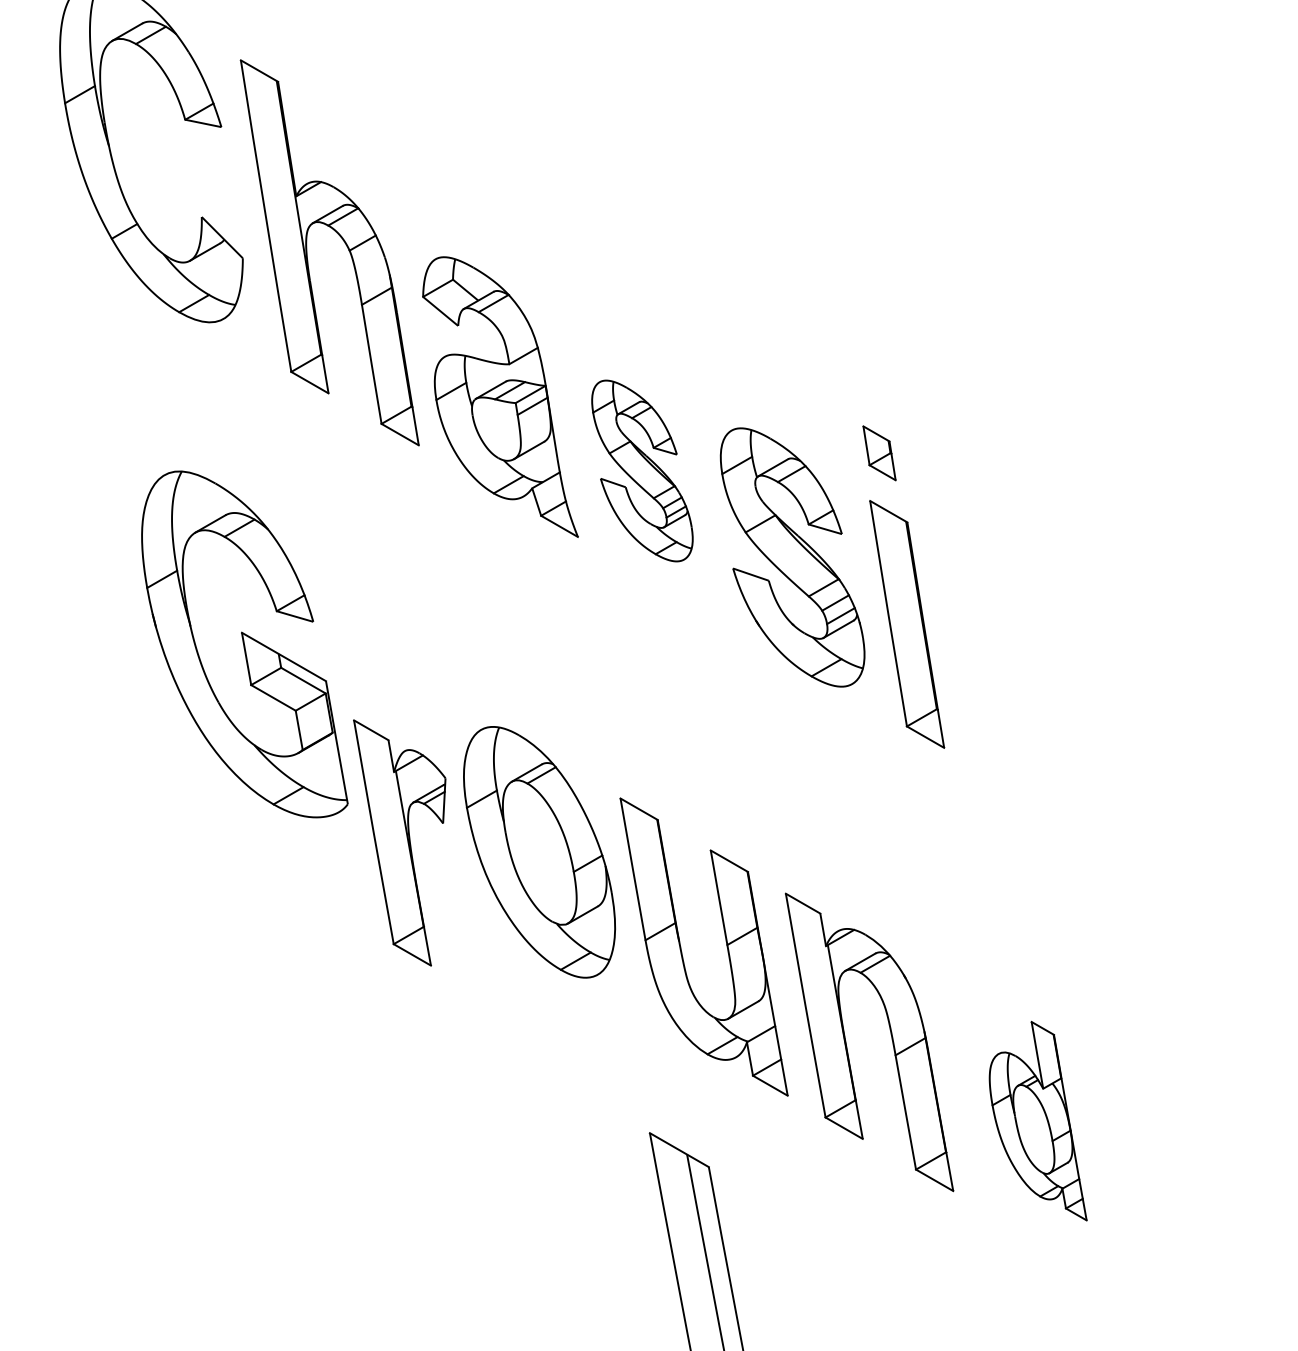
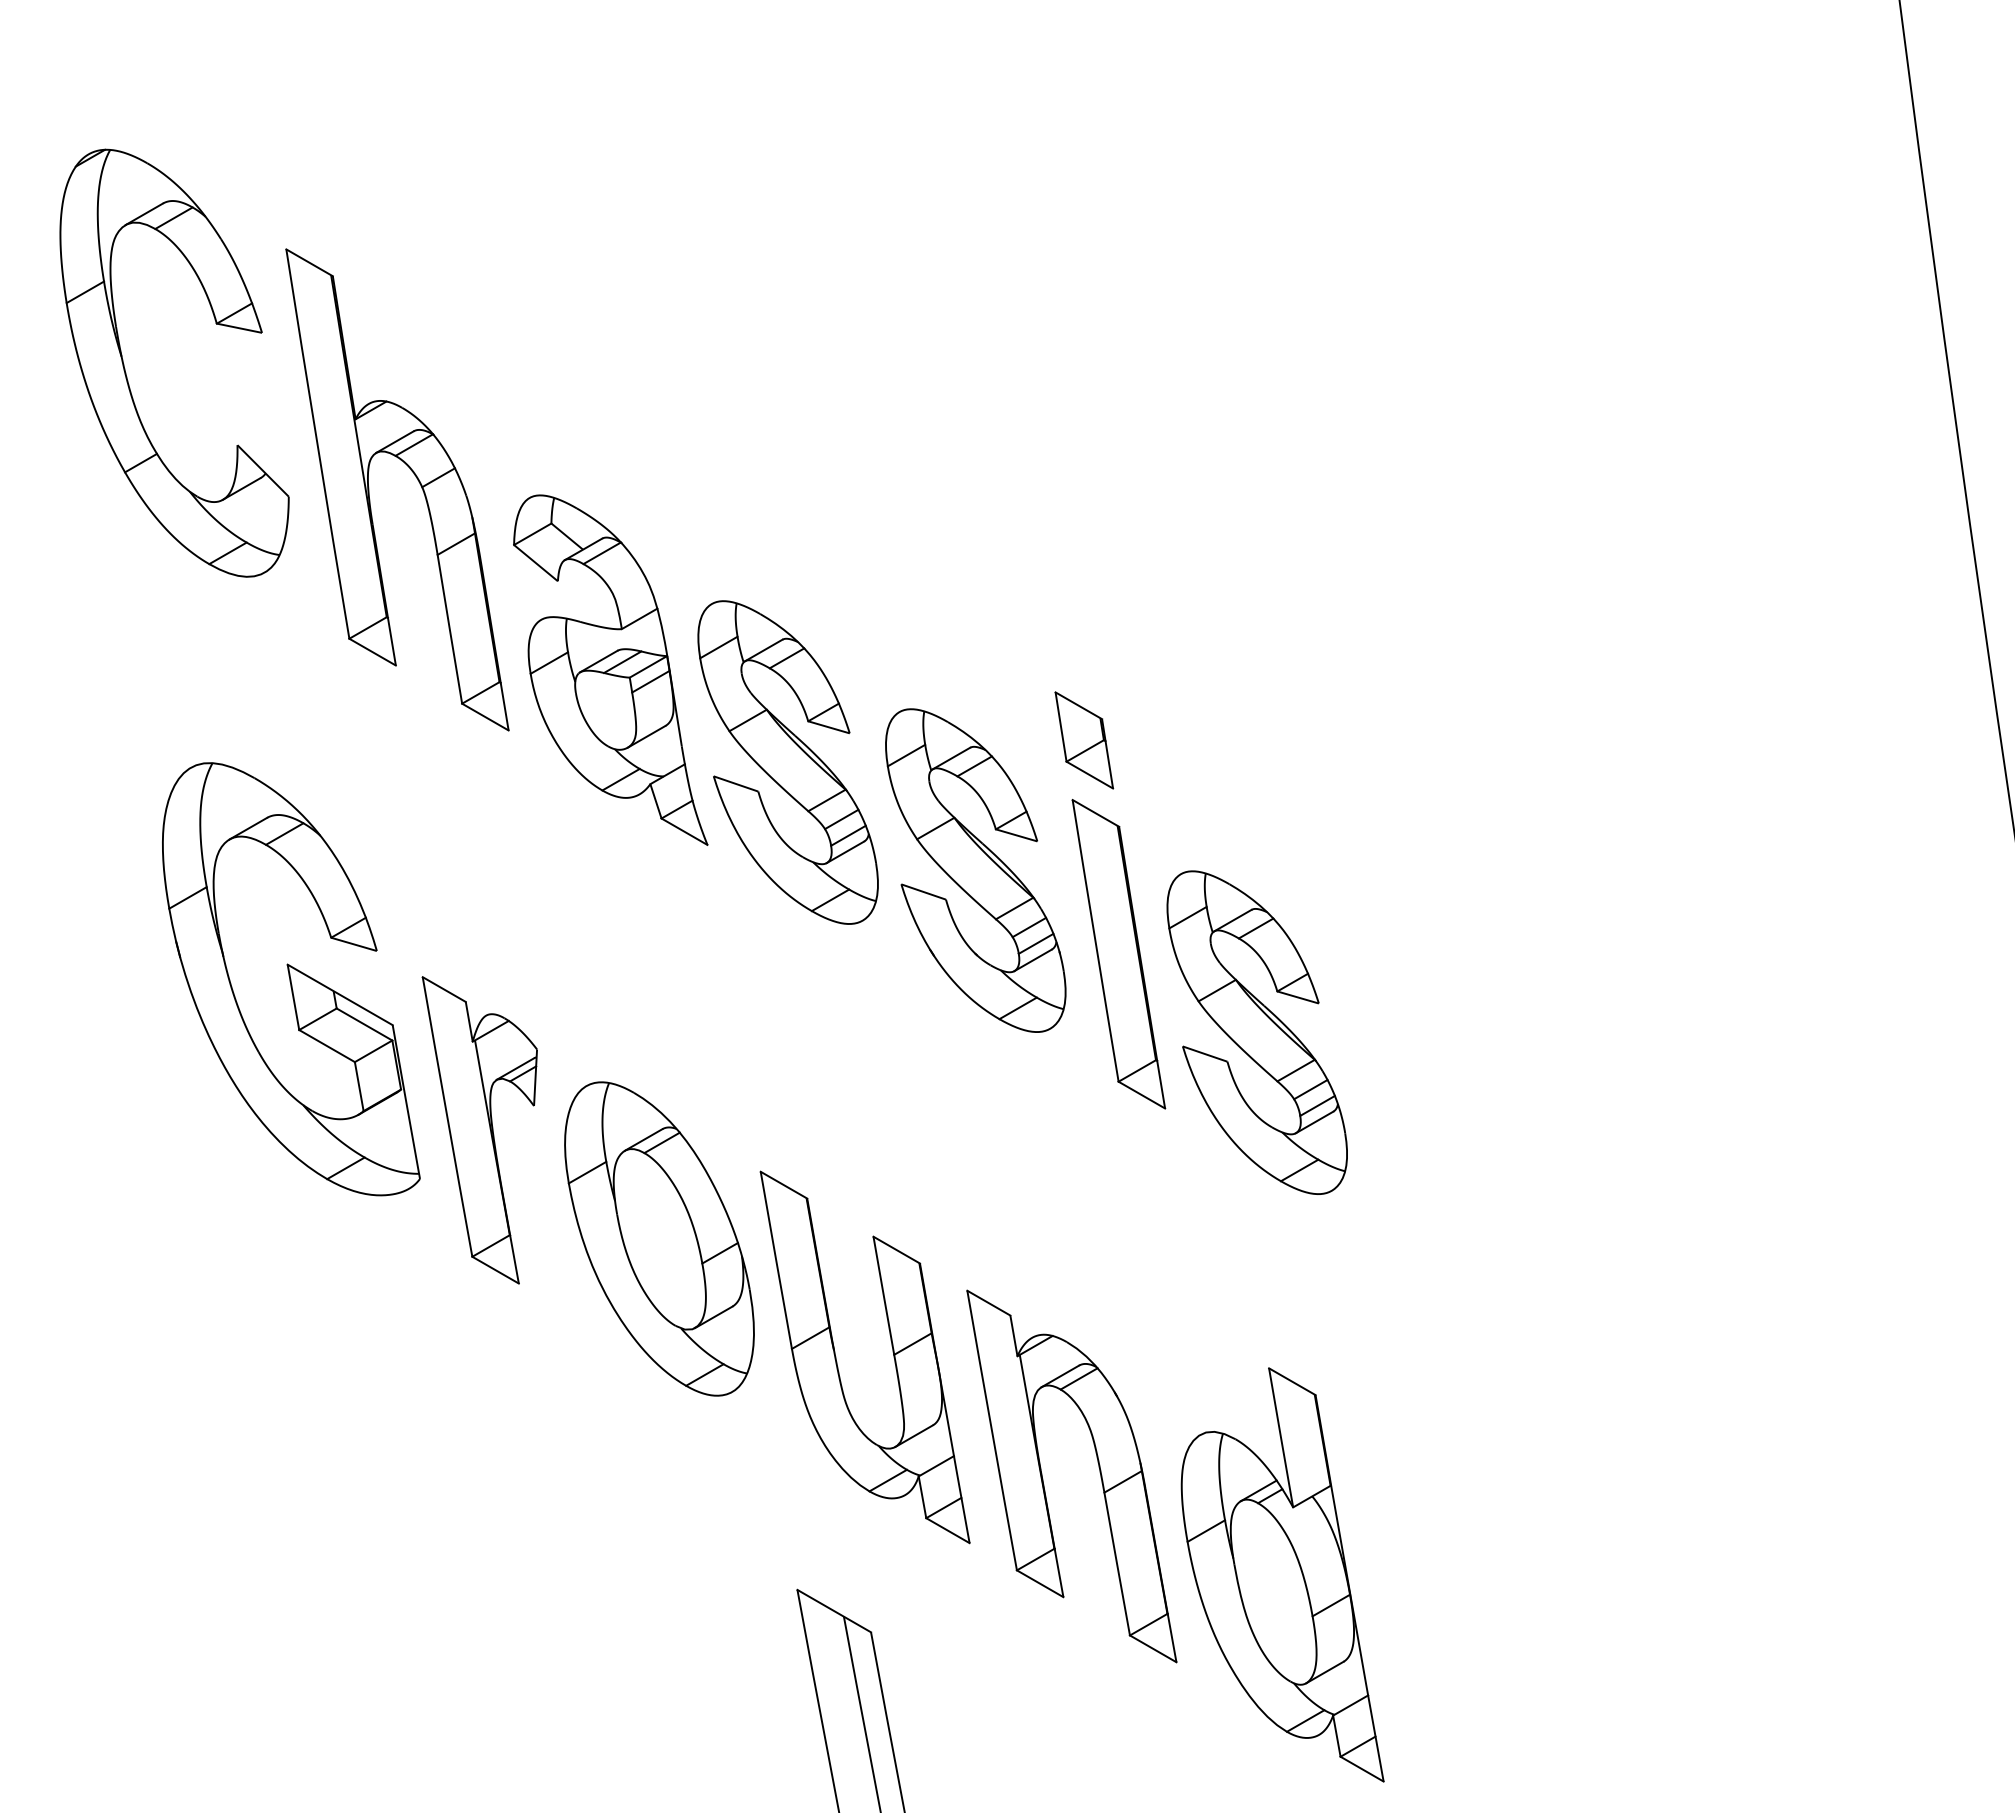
part: (879, 453) -> (1084, 740), size x1.43
part: (641, 470) -> (787, 762), size x1.43
part: (1017, 687) -> (1256, 1032), added
part: (399, 843) -> (479, 1130), moved
part: (1038, 1120) -> (1282, 1574), size x1.67

